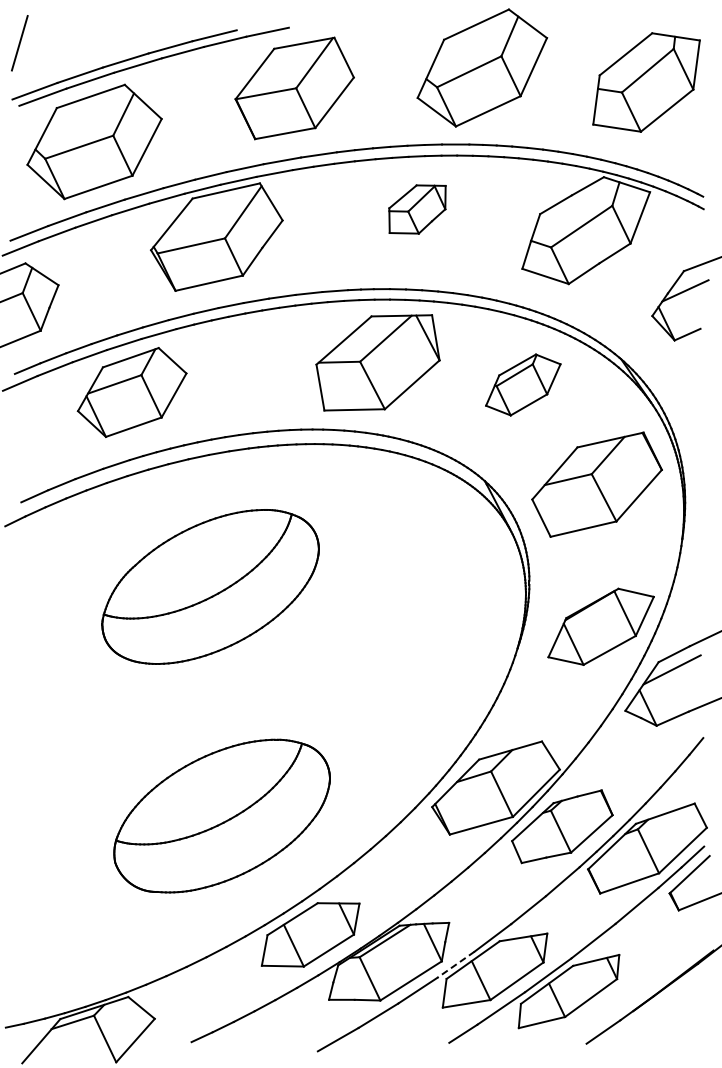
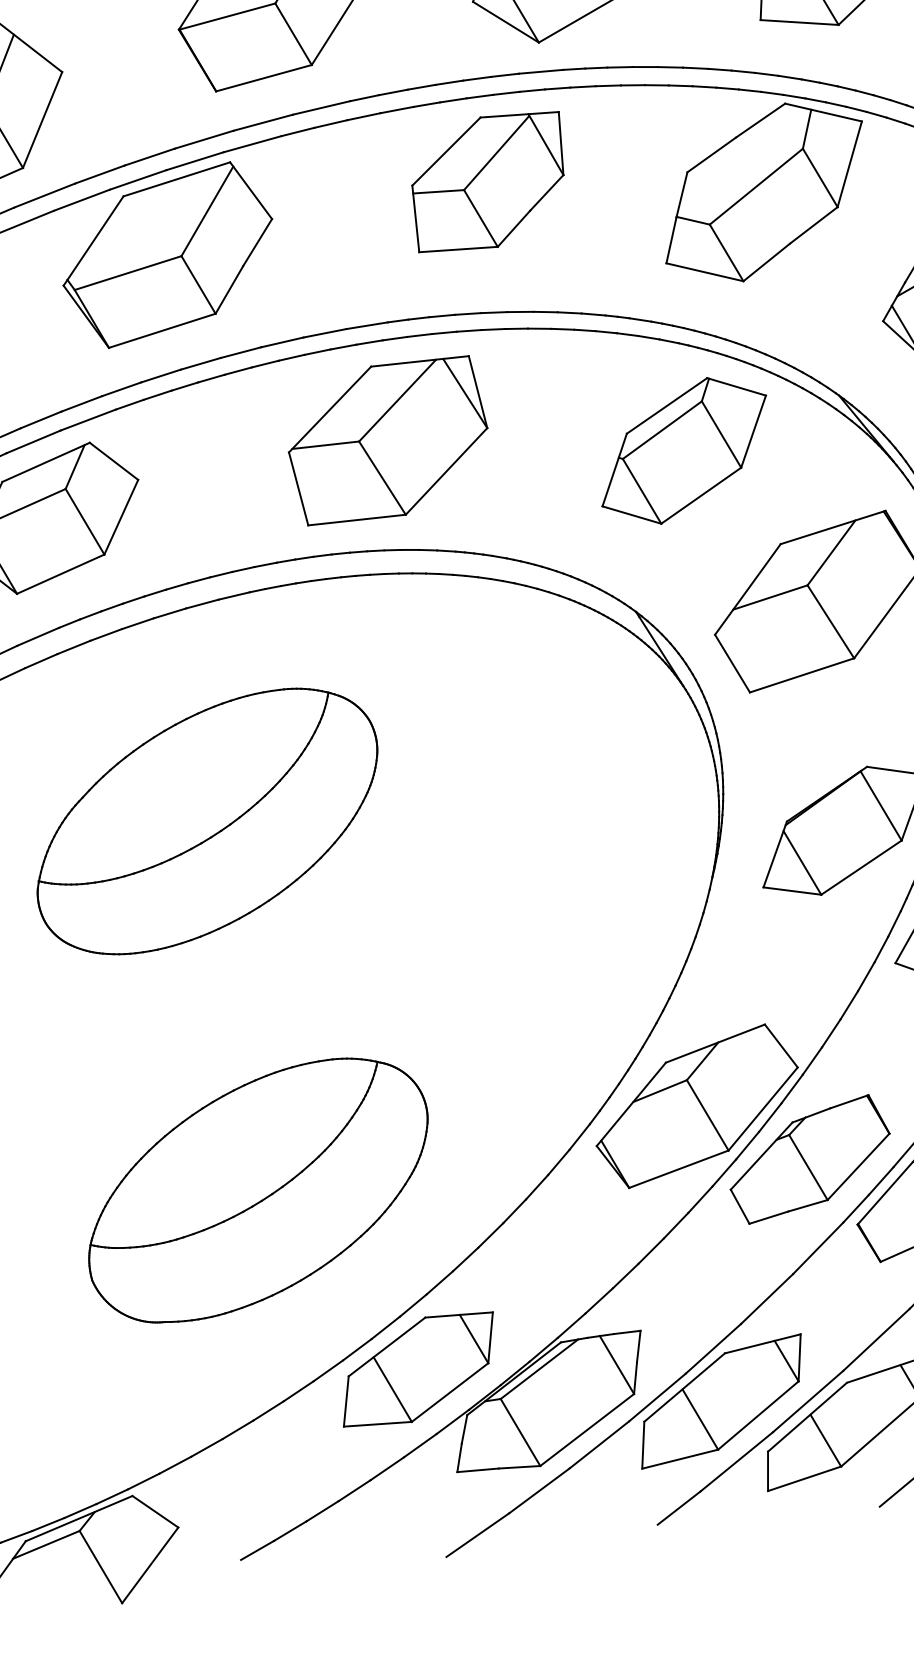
part: (417, 209) -> (488, 182), size x1.67
part: (377, 362) -> (387, 440), moved
part: (523, 384) -> (684, 450), size x1.43
line: (455, 964) -> (656, 1397), dashed -> solid

